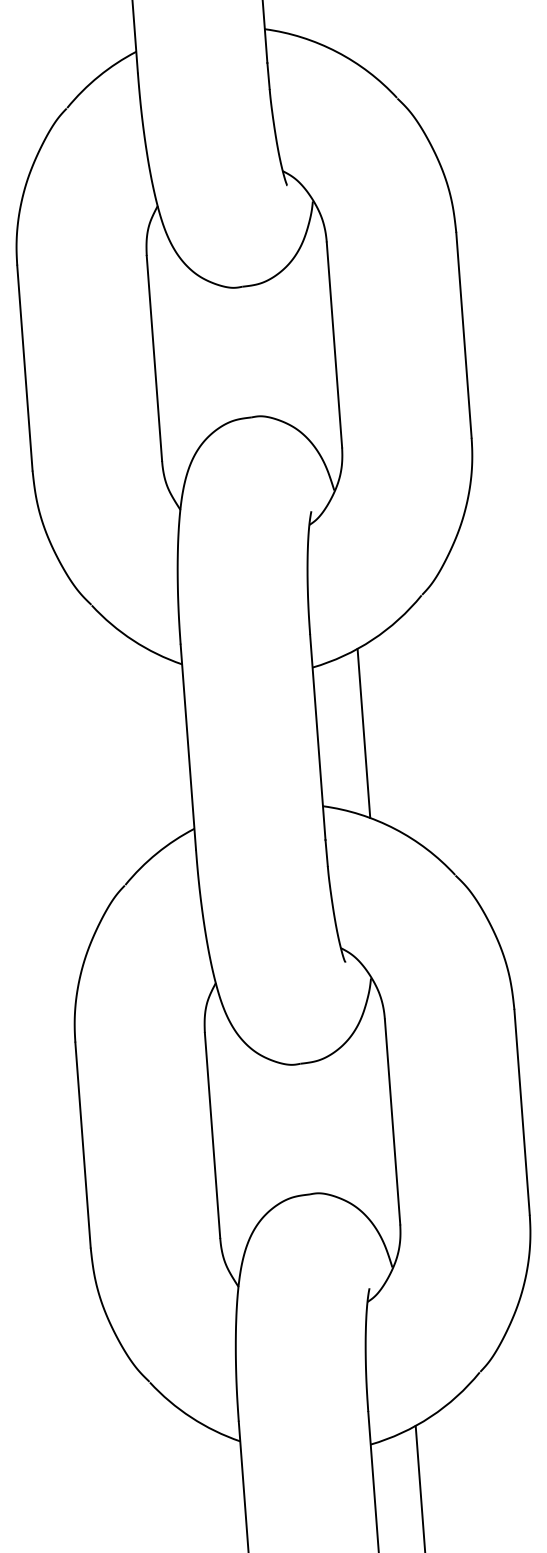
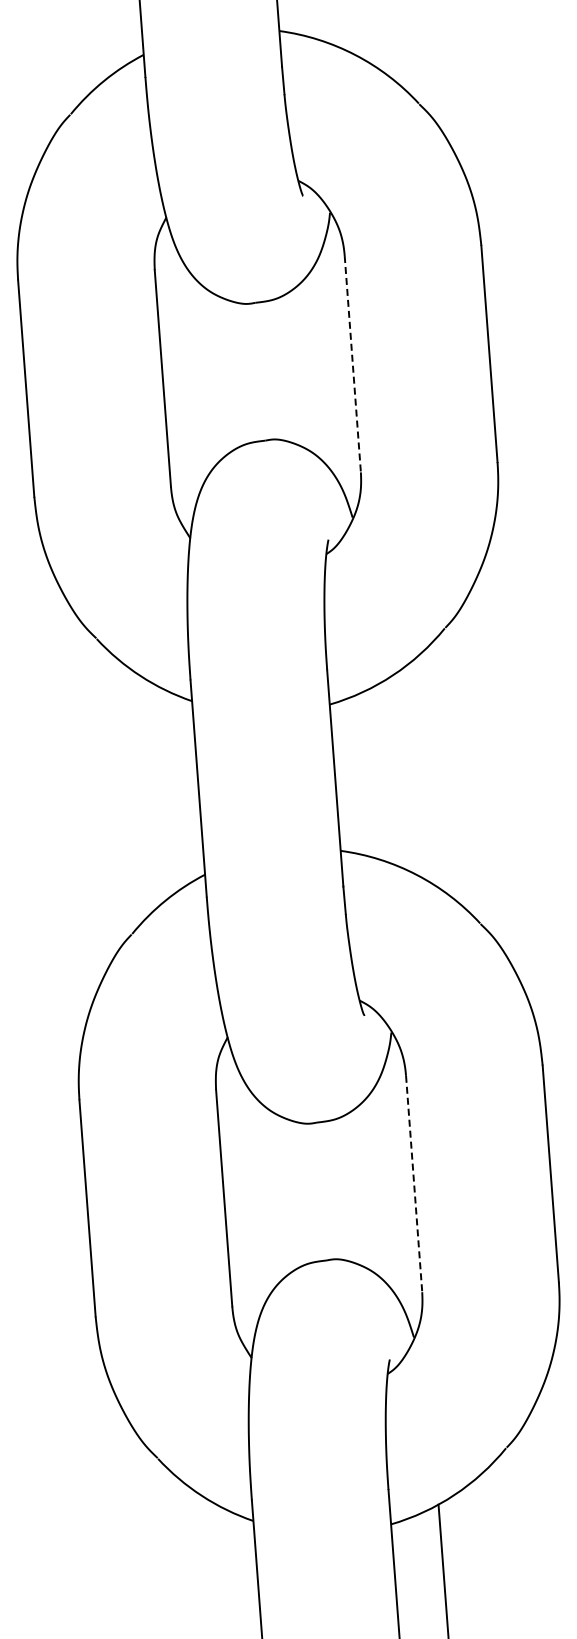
line: (334, 345) -> (352, 364), solid -> dashed
line: (363, 732) -> (383, 773), removed
line: (392, 1122) -> (414, 1184), solid -> dashed

